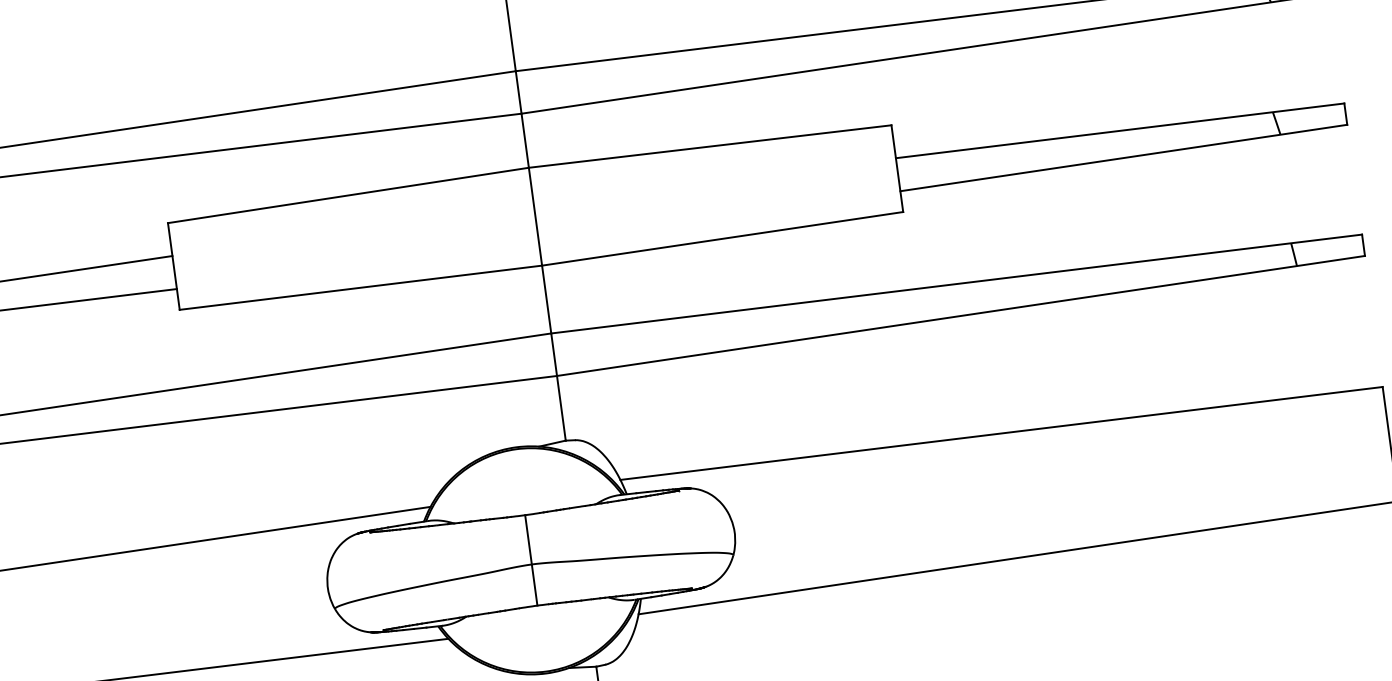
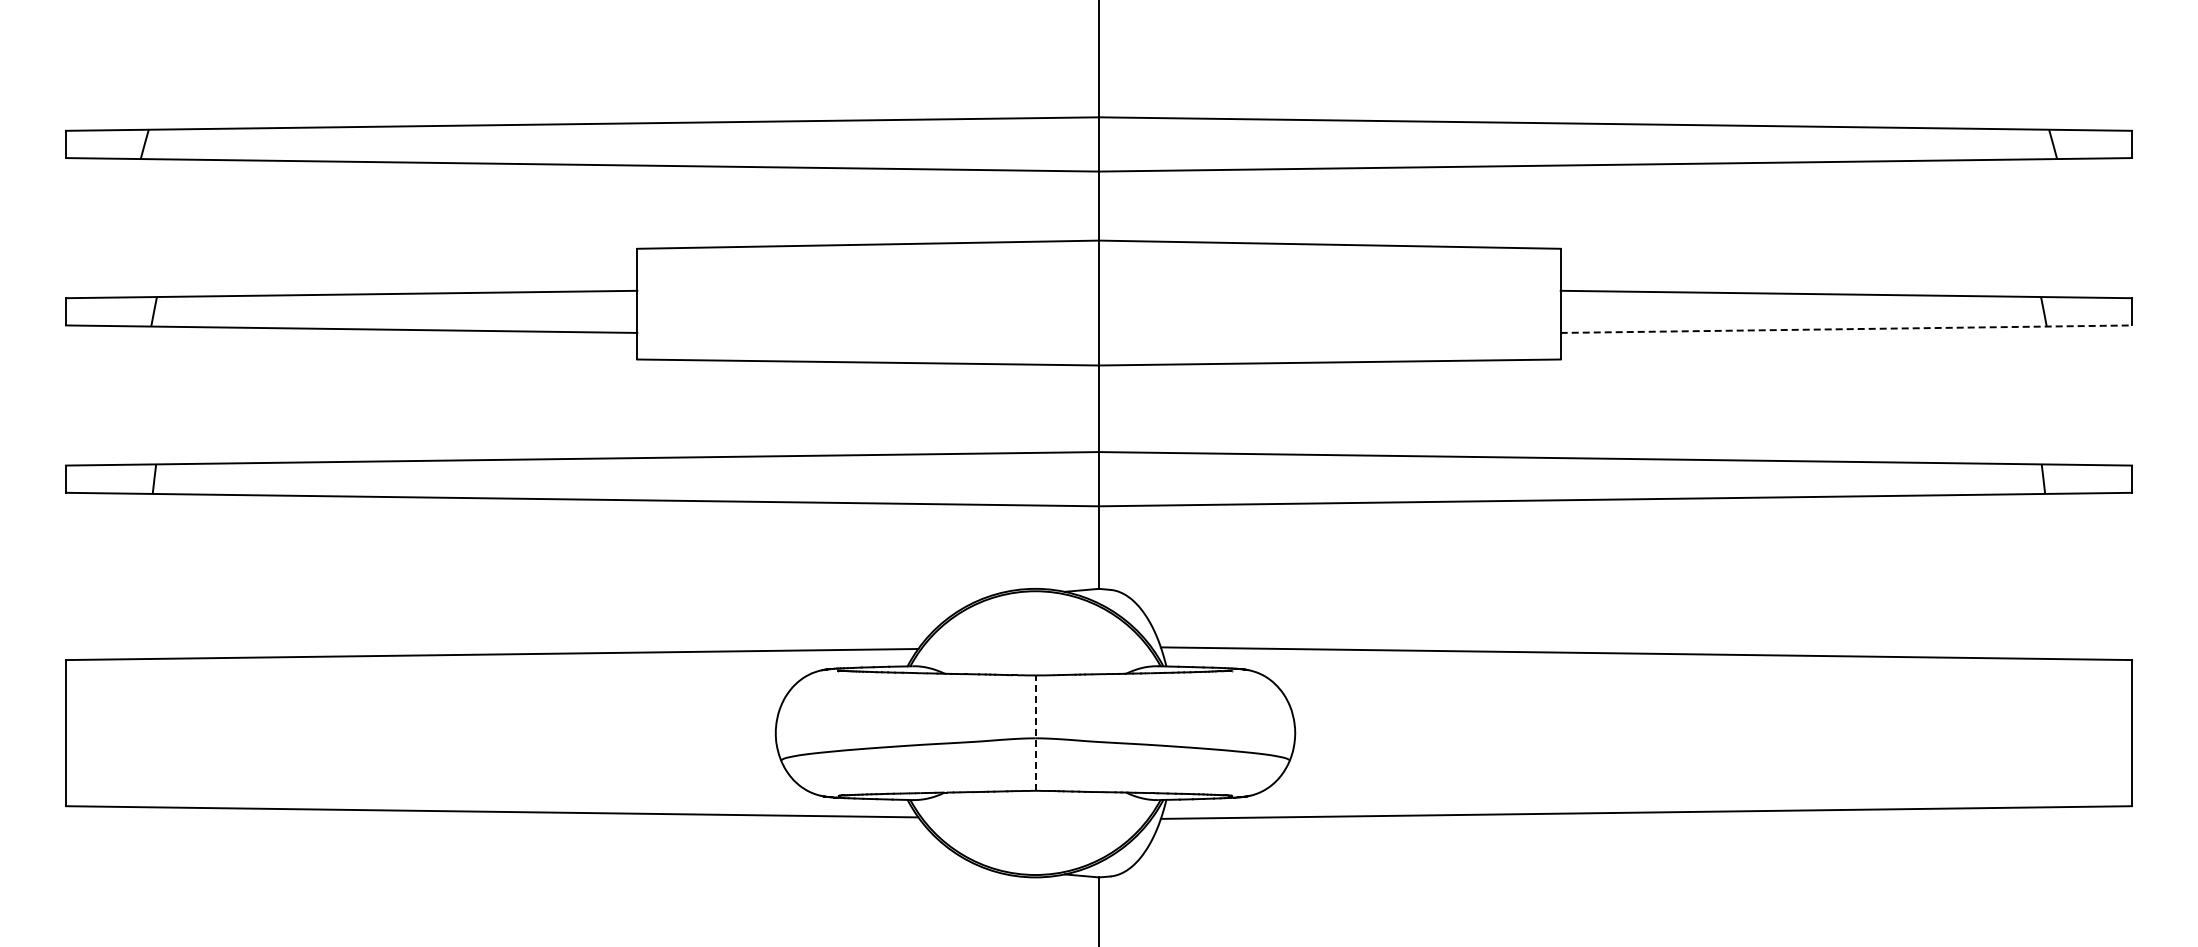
line: (1123, 158) -> (1846, 329), solid -> dashed
line: (531, 560) -> (1035, 733), solid -> dashed

